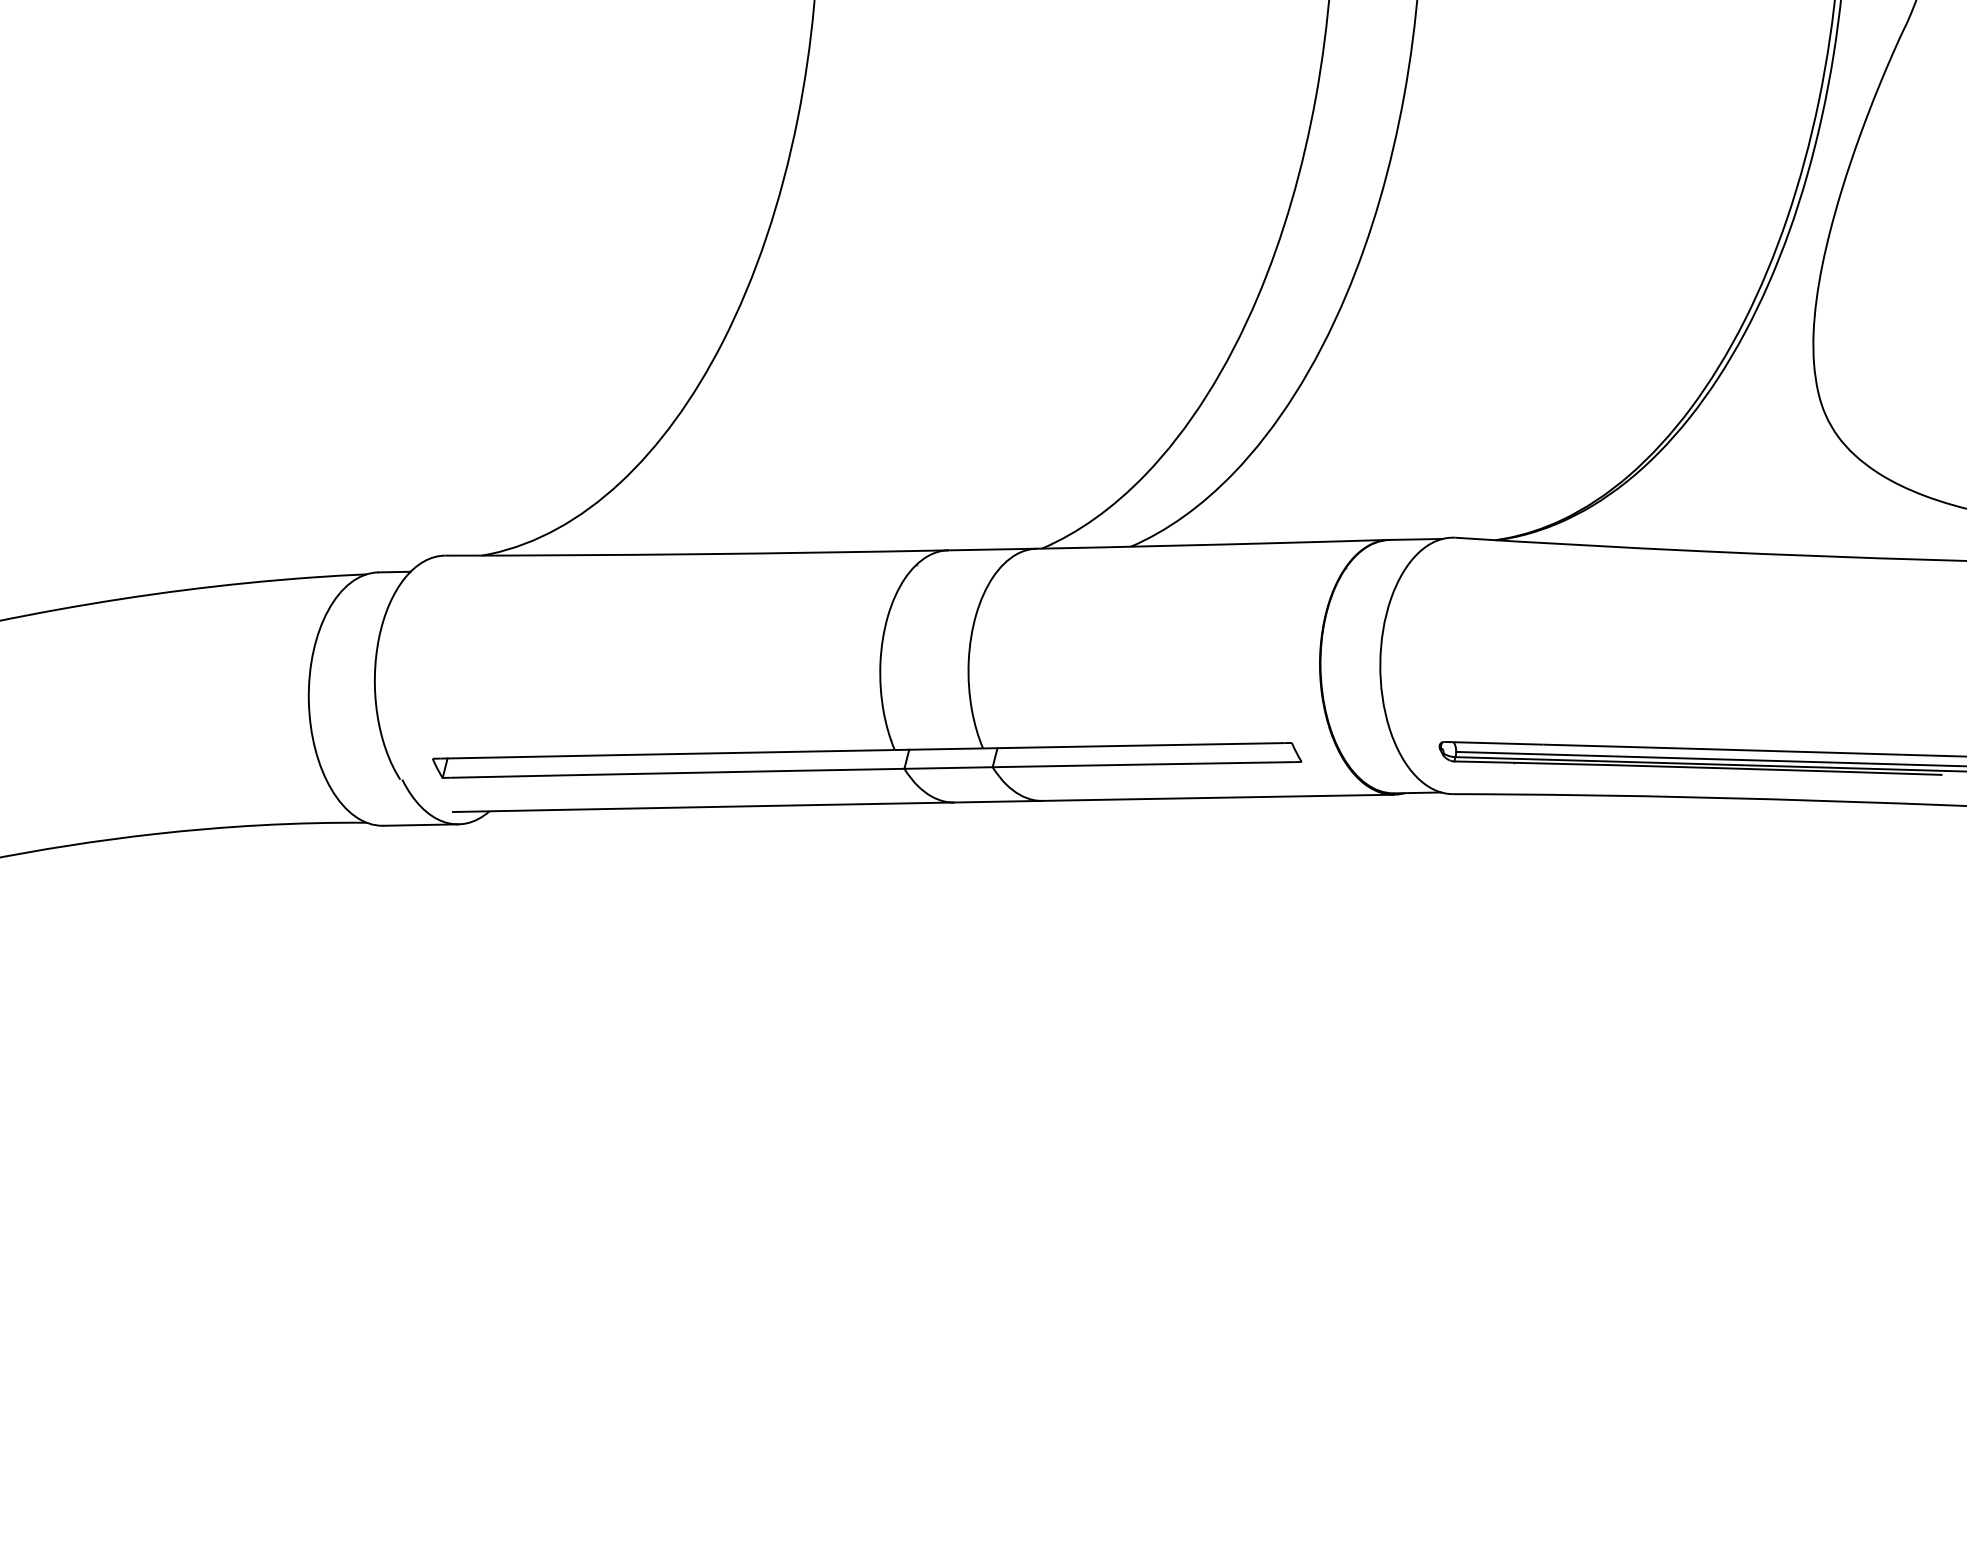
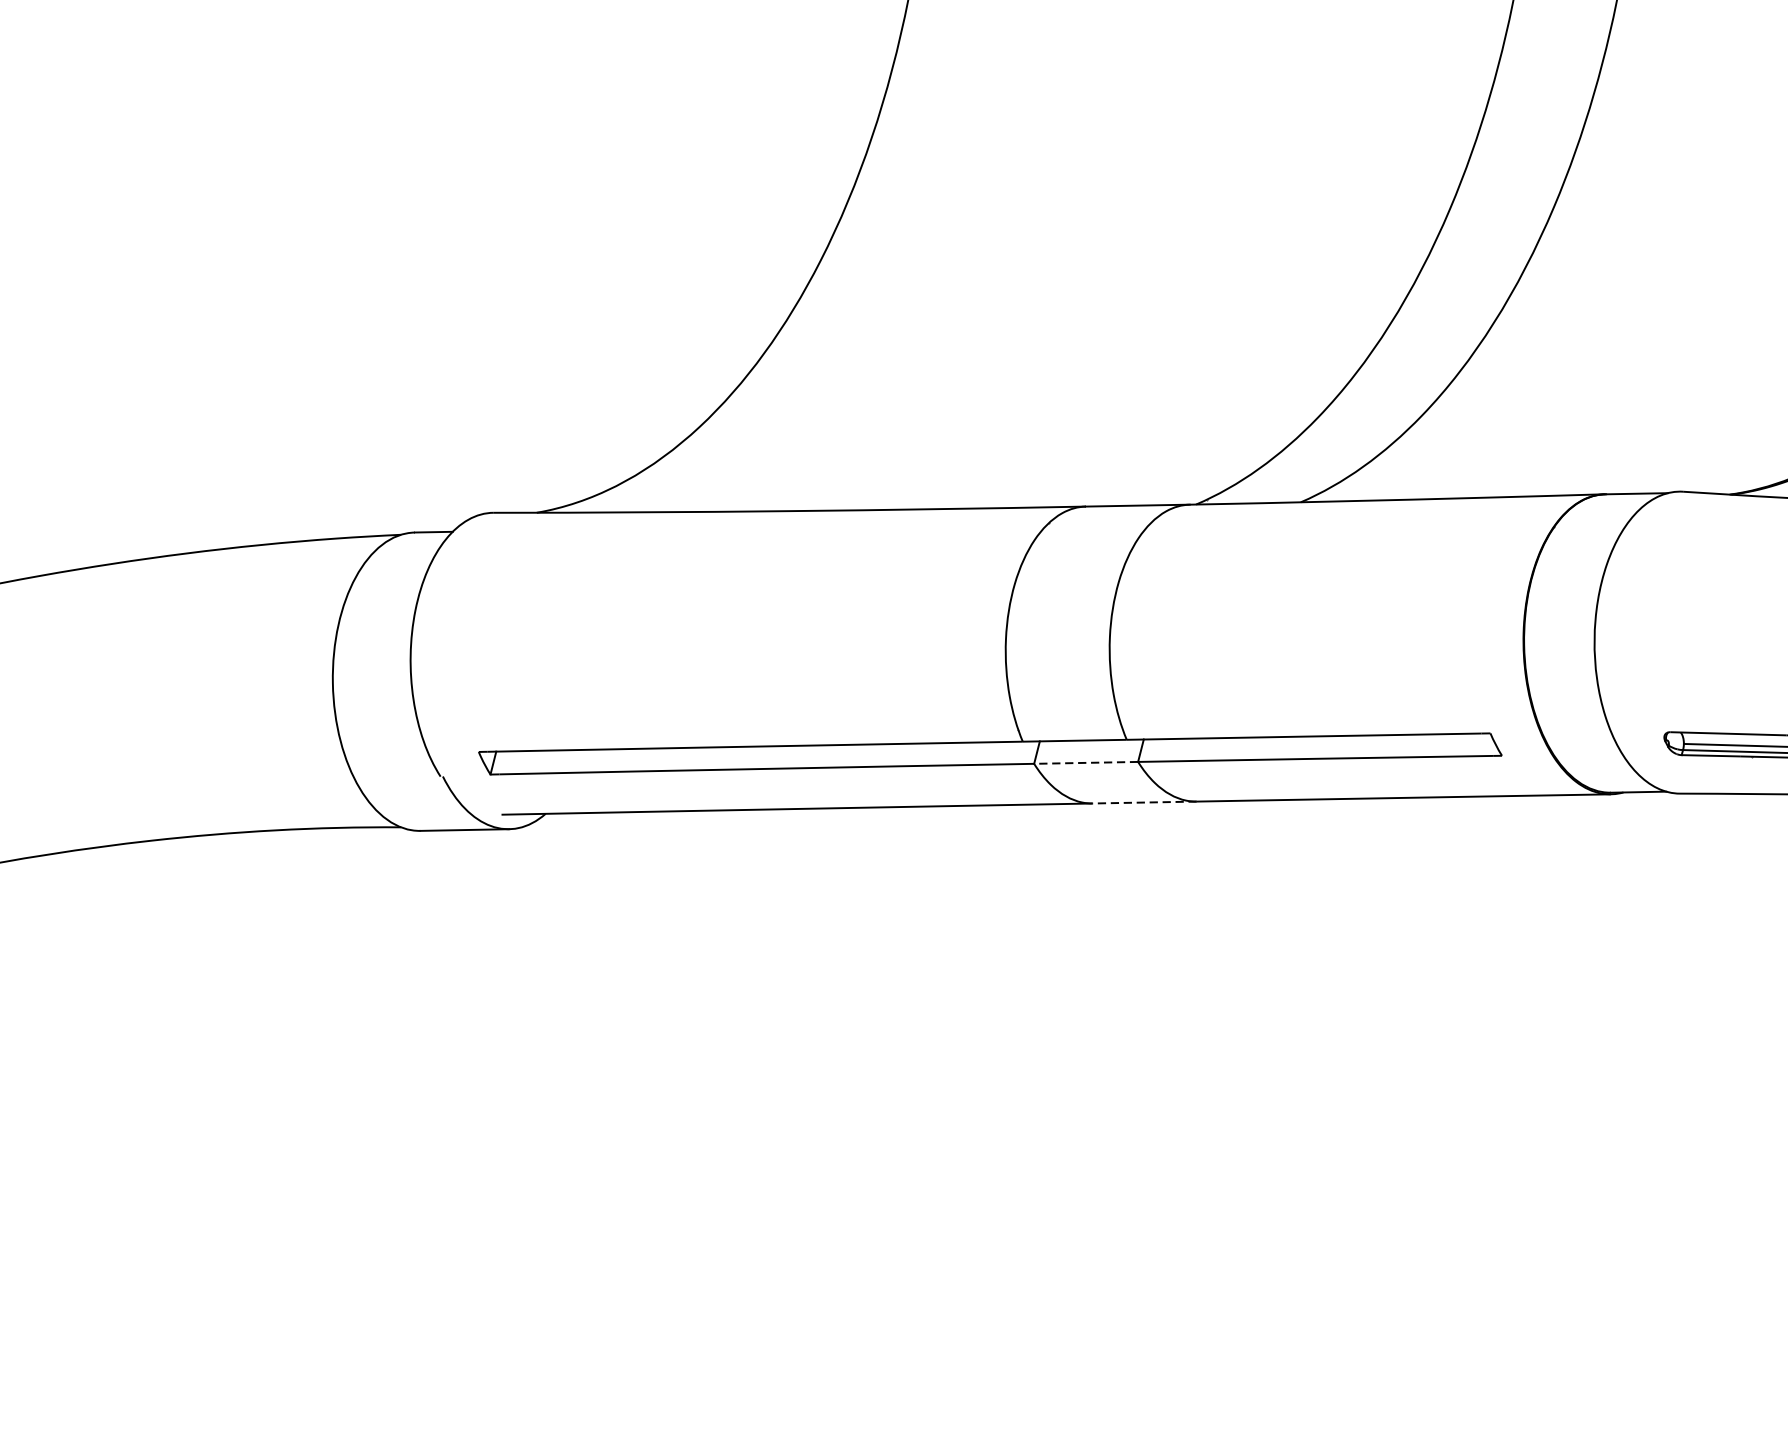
line: (948, 768) -> (1086, 763), solid -> dashed
line: (997, 801) -> (1143, 802), solid -> dashed

